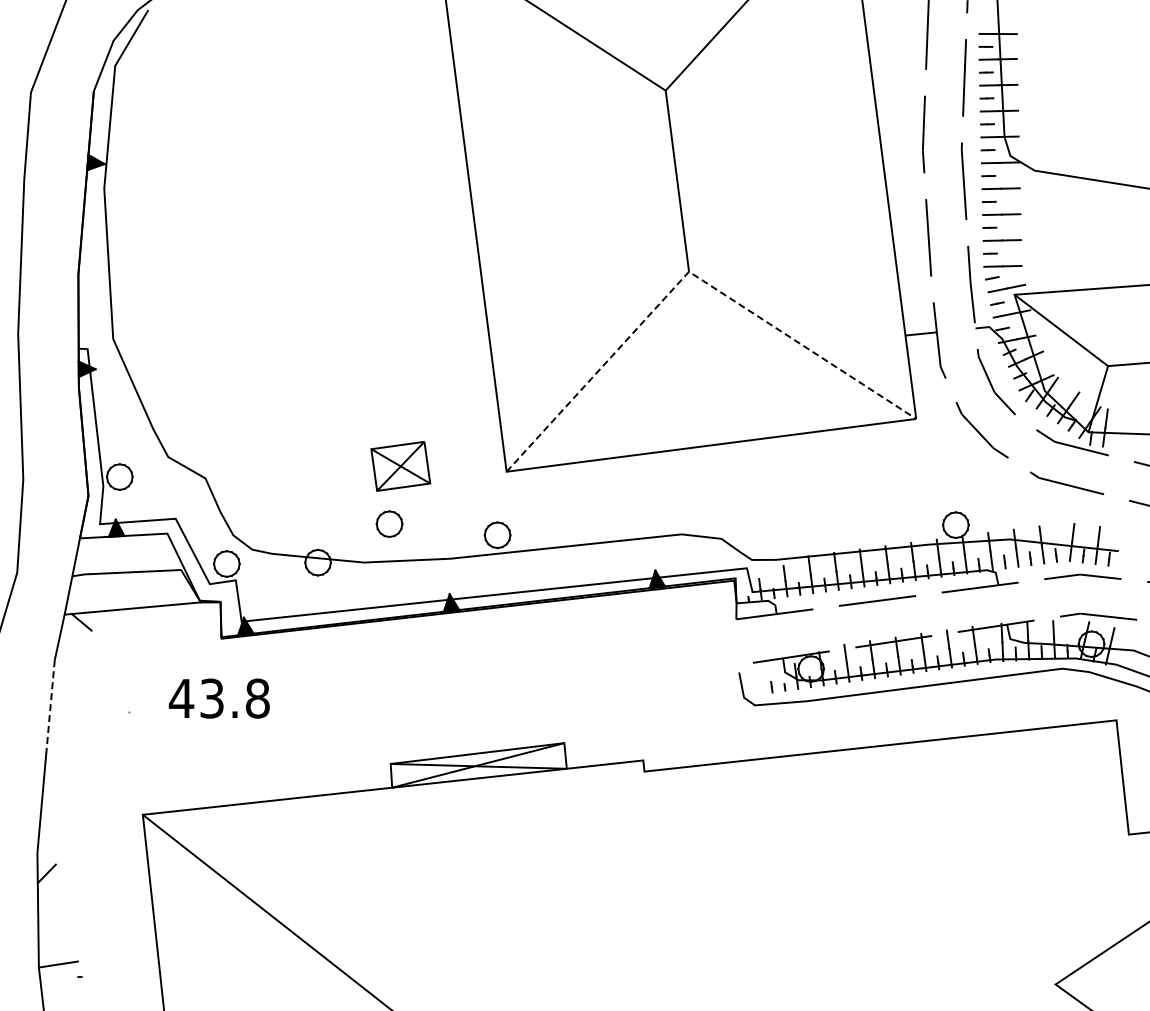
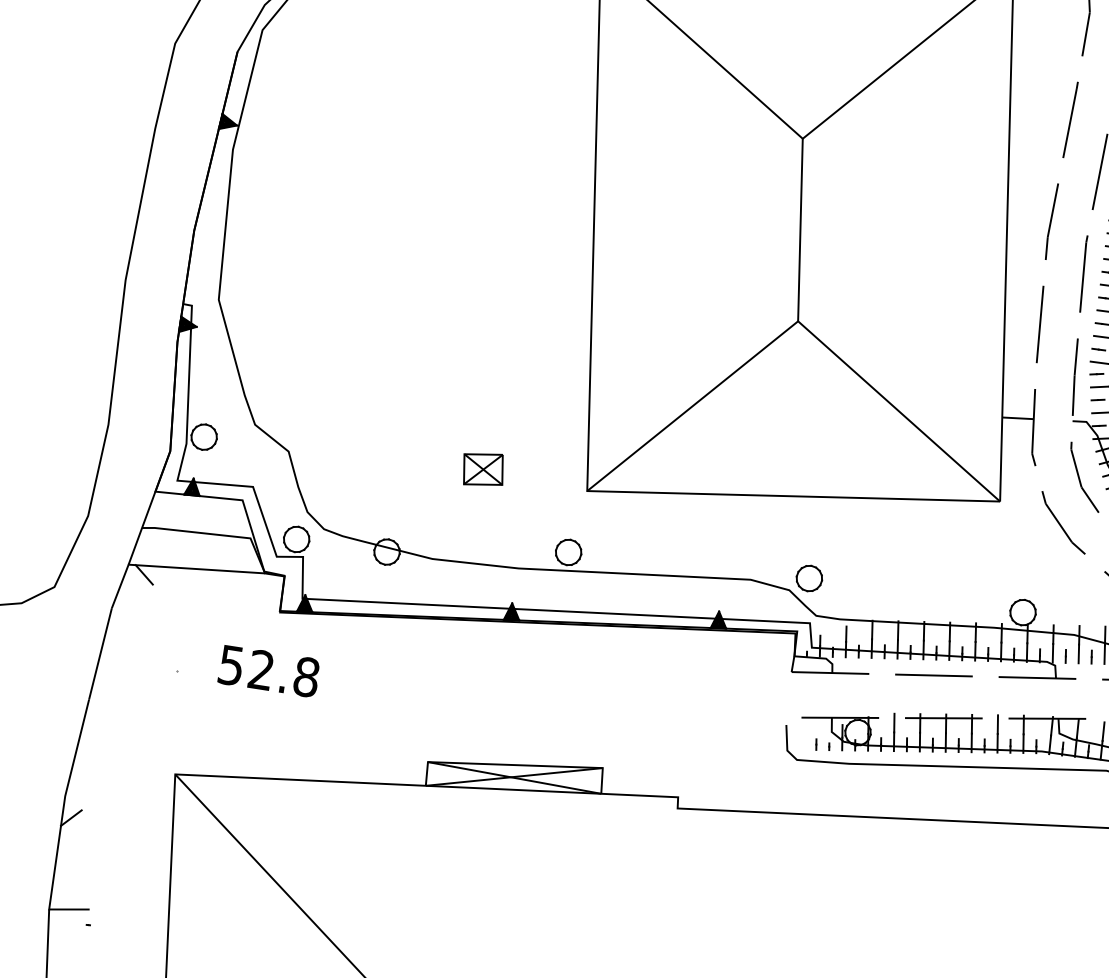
line: (689, 271) -> (798, 321), dashed -> solid
part: (400, 466) -> (483, 469), size x0.71
part: (389, 523) -> (809, 577), moved
text: (195, 698) -> (245, 667), 43.8 -> 52.8
line: (50, 707) -> (100, 654), dashed -> solid

